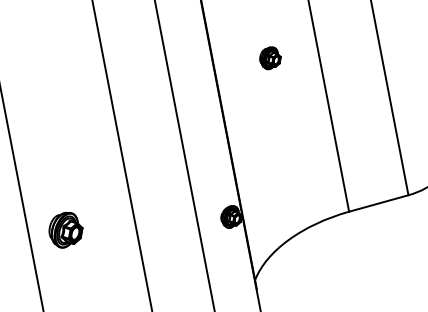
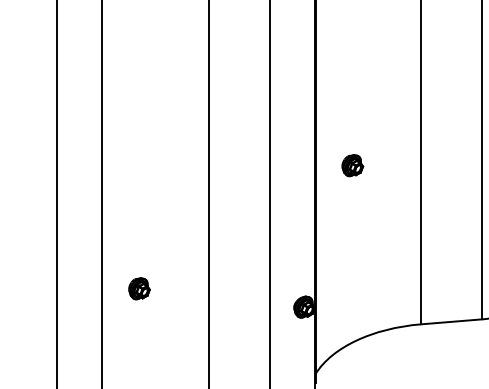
part: (270, 58) -> (352, 165), moved
part: (65, 229) -> (139, 288), size x0.62

